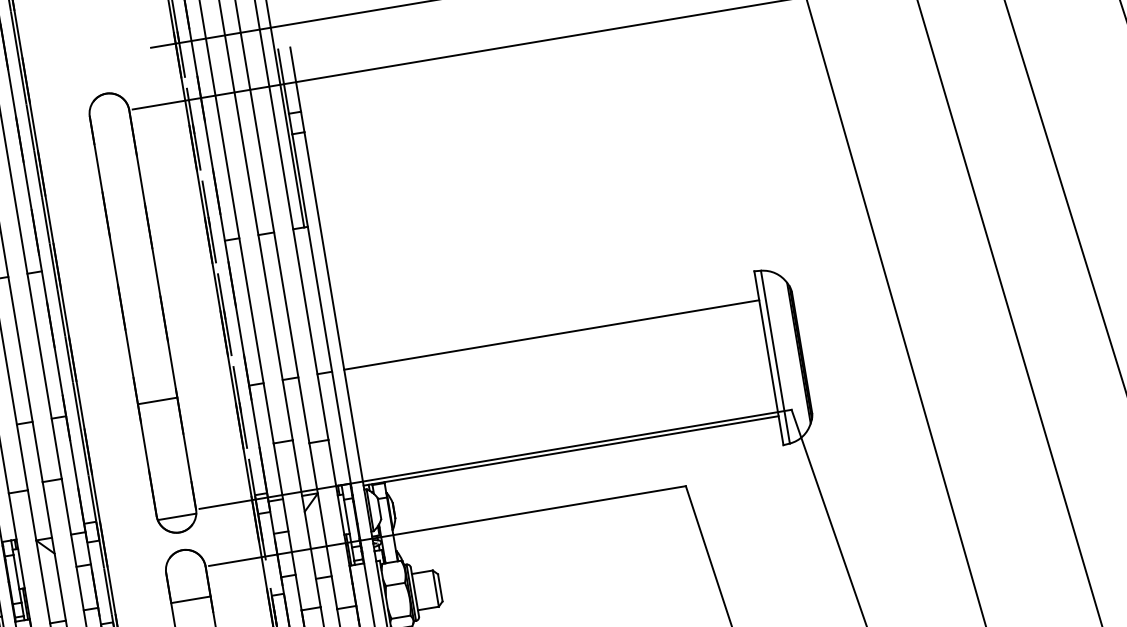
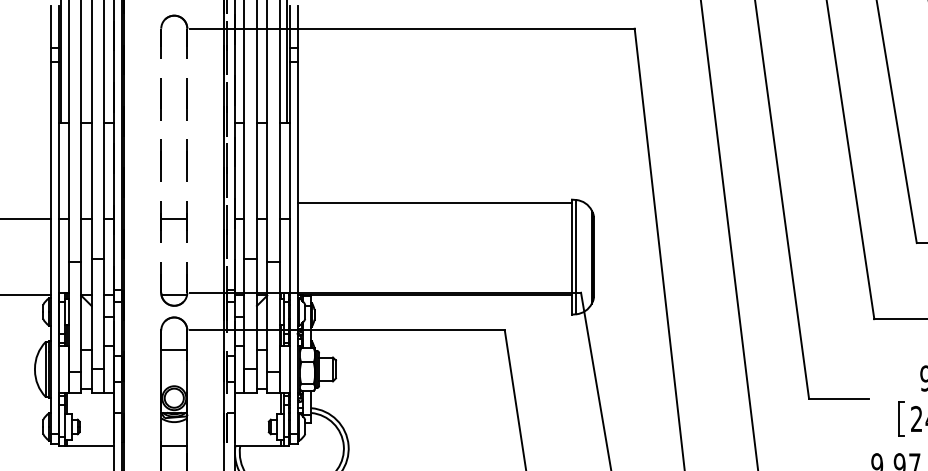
line: (162, 309) -> (187, 160), solid -> dashed
line: (123, 317) -> (161, 161), solid -> dashed
line: (551, 334) -> (434, 202), moved

